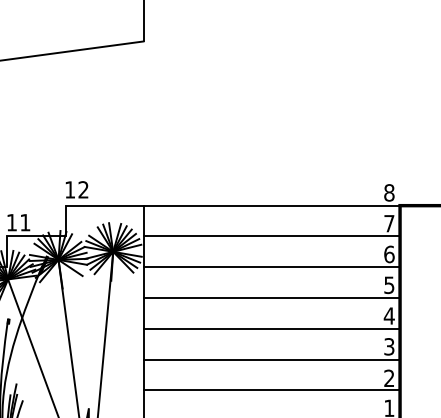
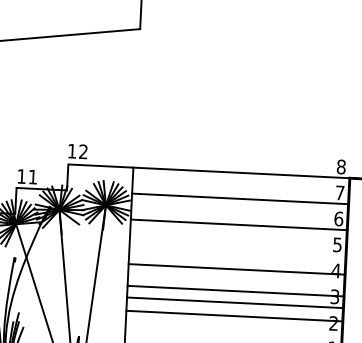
line: (271, 298) -> (236, 269), moved
line: (271, 328) -> (235, 290), moved
line: (271, 390) -> (234, 316), moved

